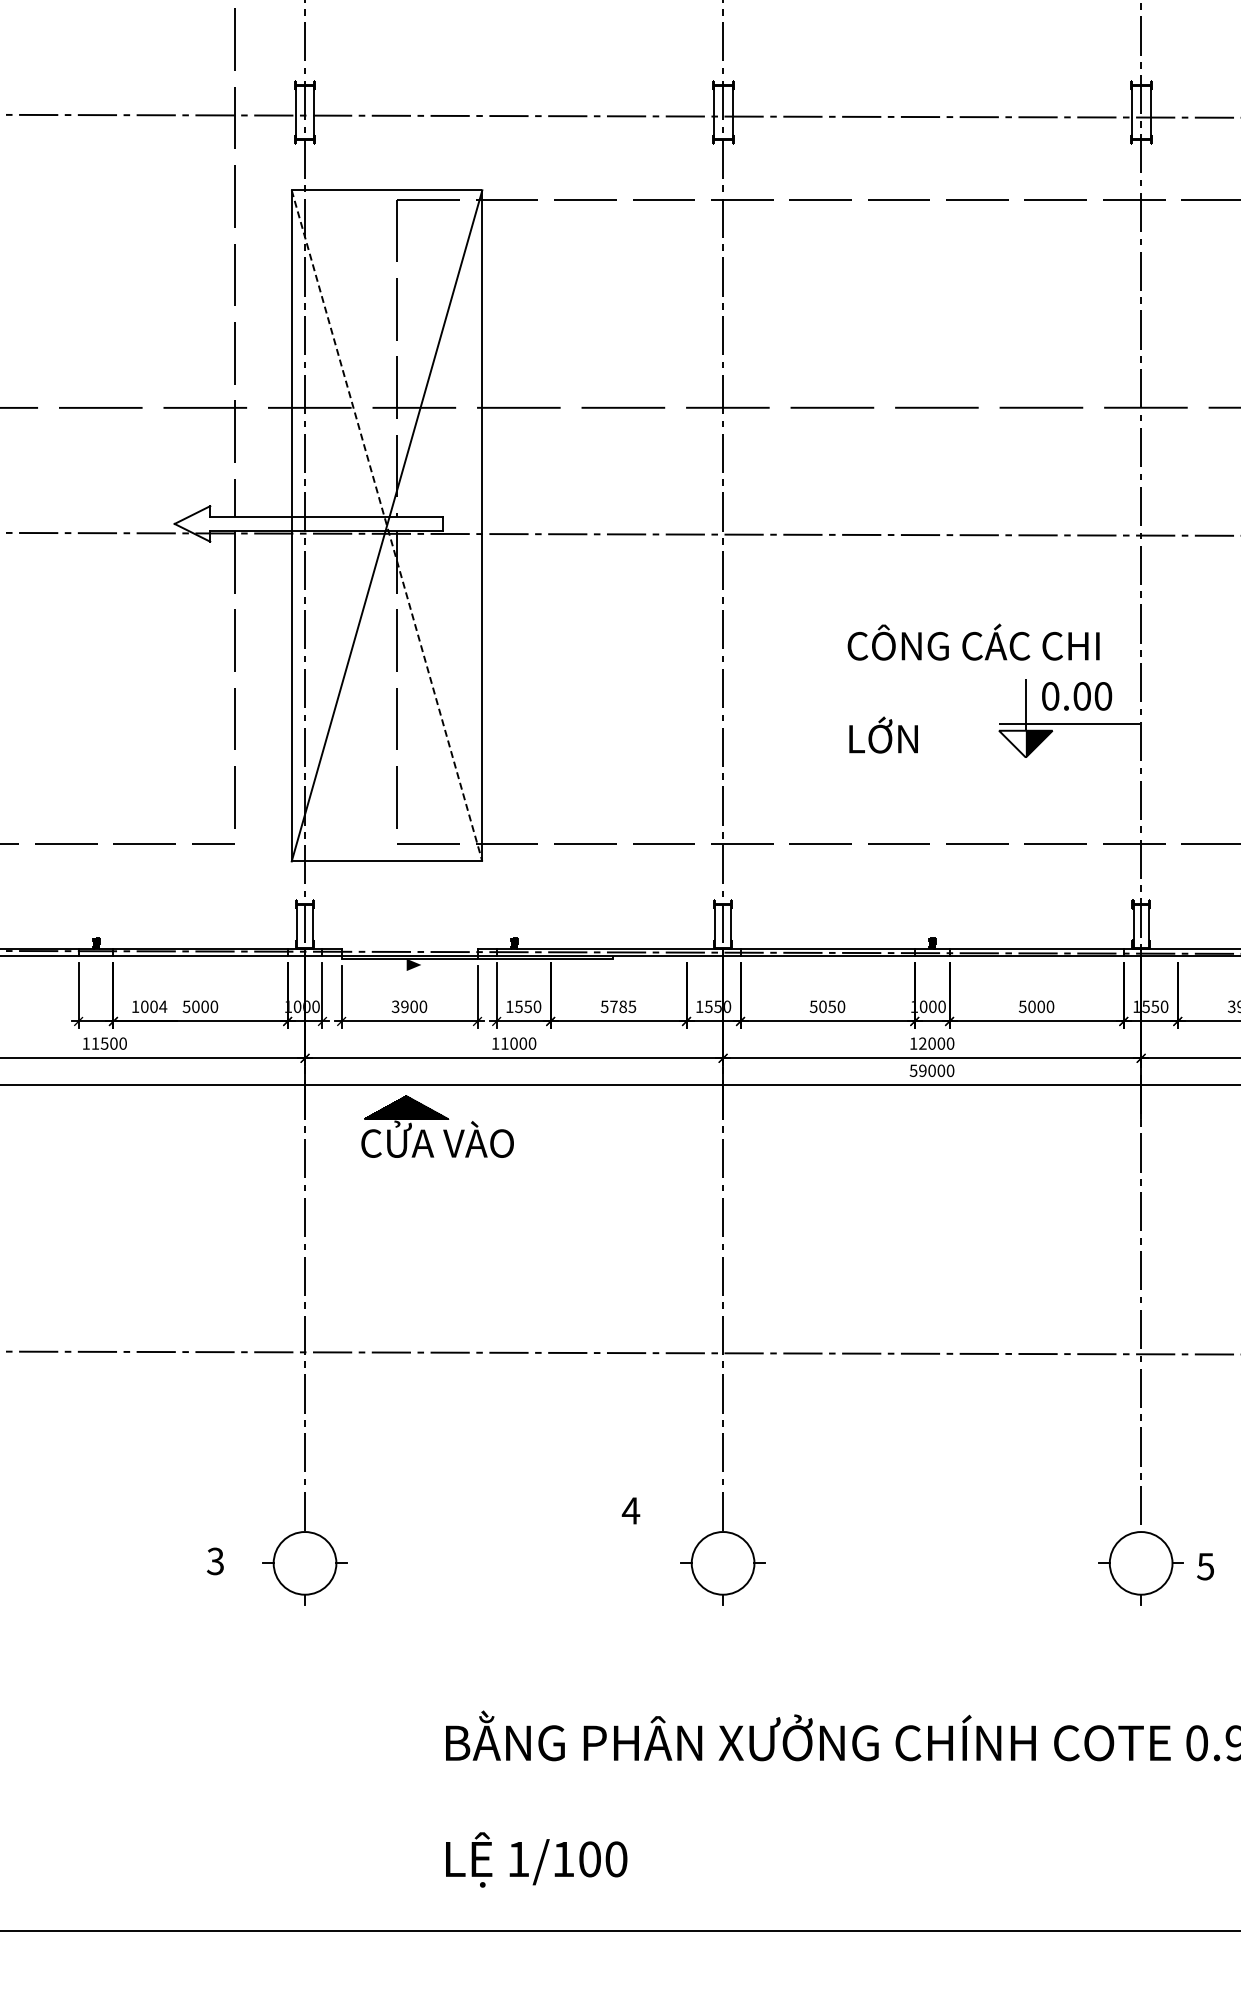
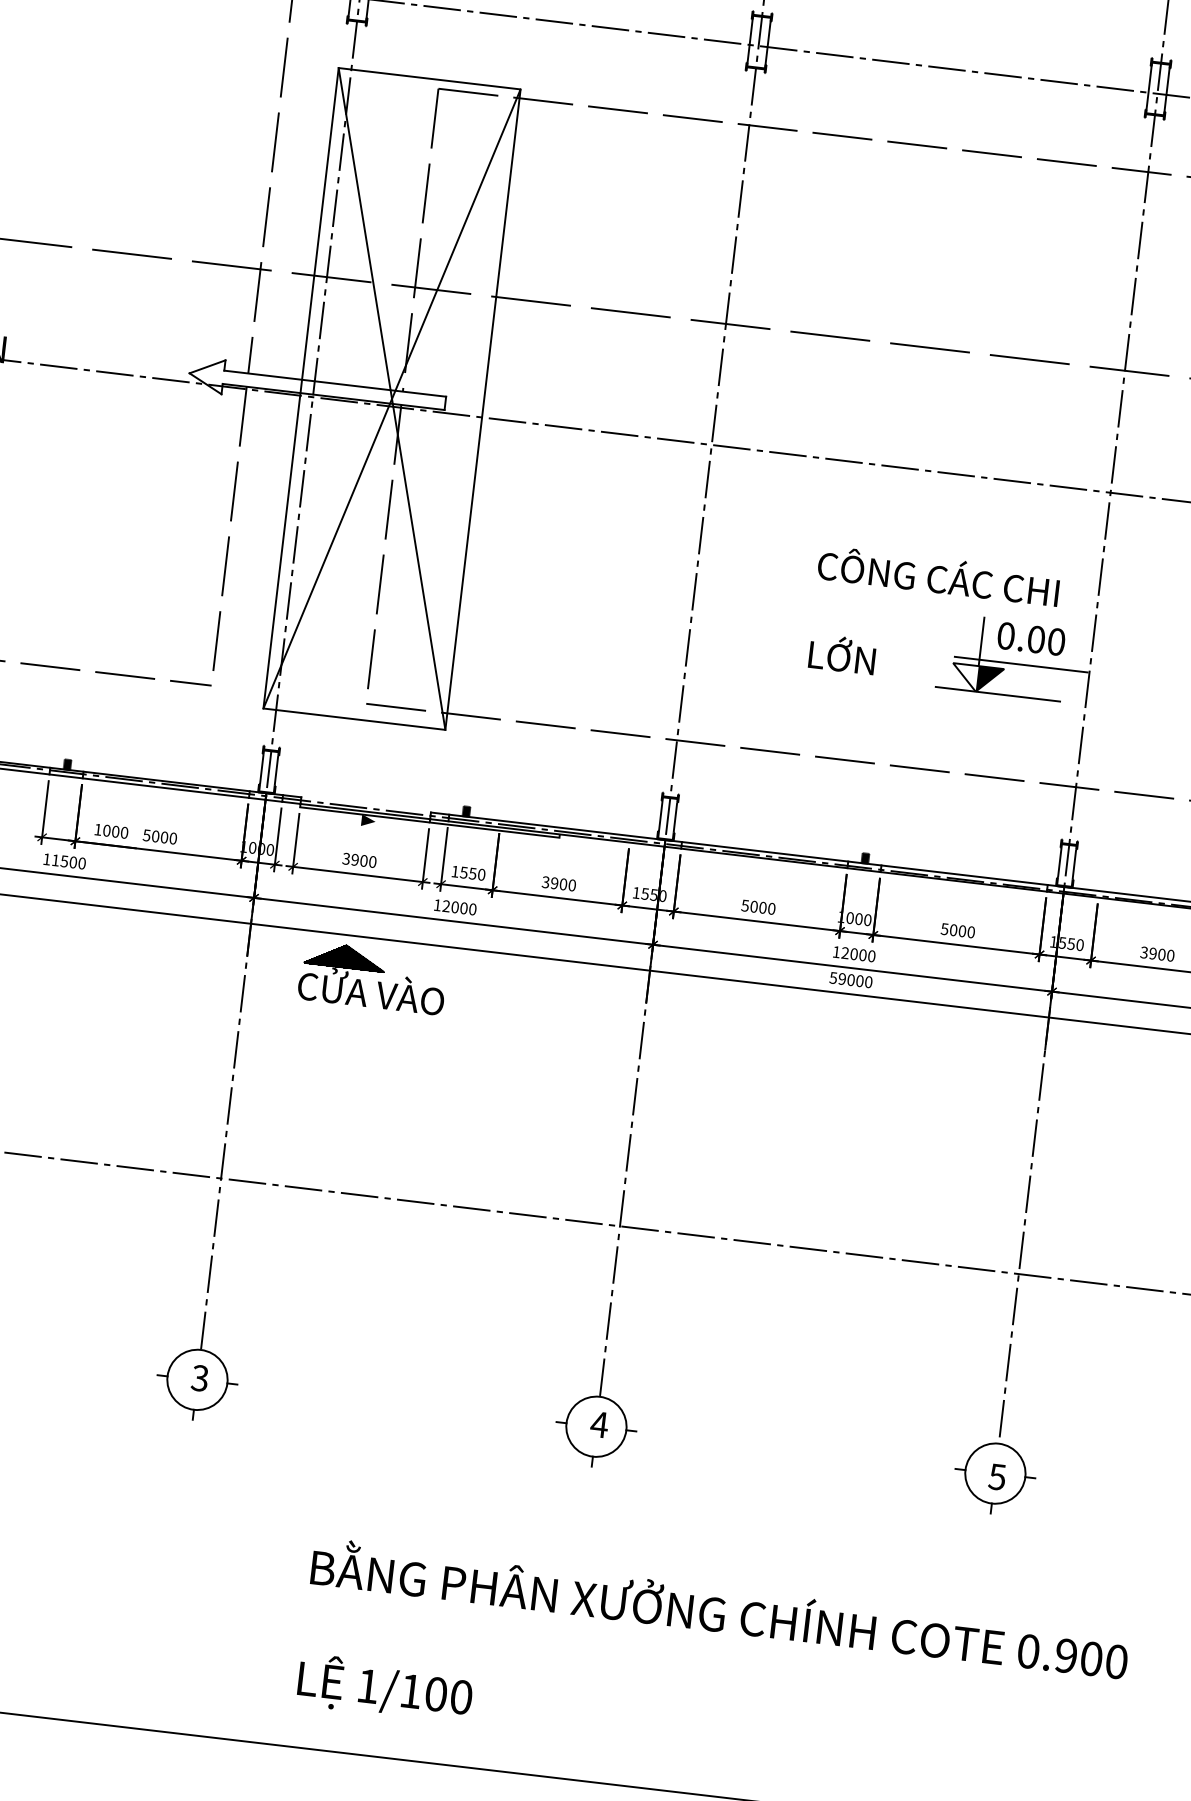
line: (387, 525) -> (392, 398), dashed -> solid
line: (1049, 757) -> (998, 694), added
text: (163, 1006) -> (124, 832), 1004 -> 1000
text: (618, 1006) -> (559, 883), 5785 -> 3900
text: (831, 1006) -> (762, 907), 5050 -> 5000
text: (504, 1043) -> (446, 906), 11000 -> 12000
text: (630, 1510) -> (599, 1424), moved
text: (215, 1561) -> (200, 1378), moved
text: (1205, 1566) -> (997, 1476), moved

